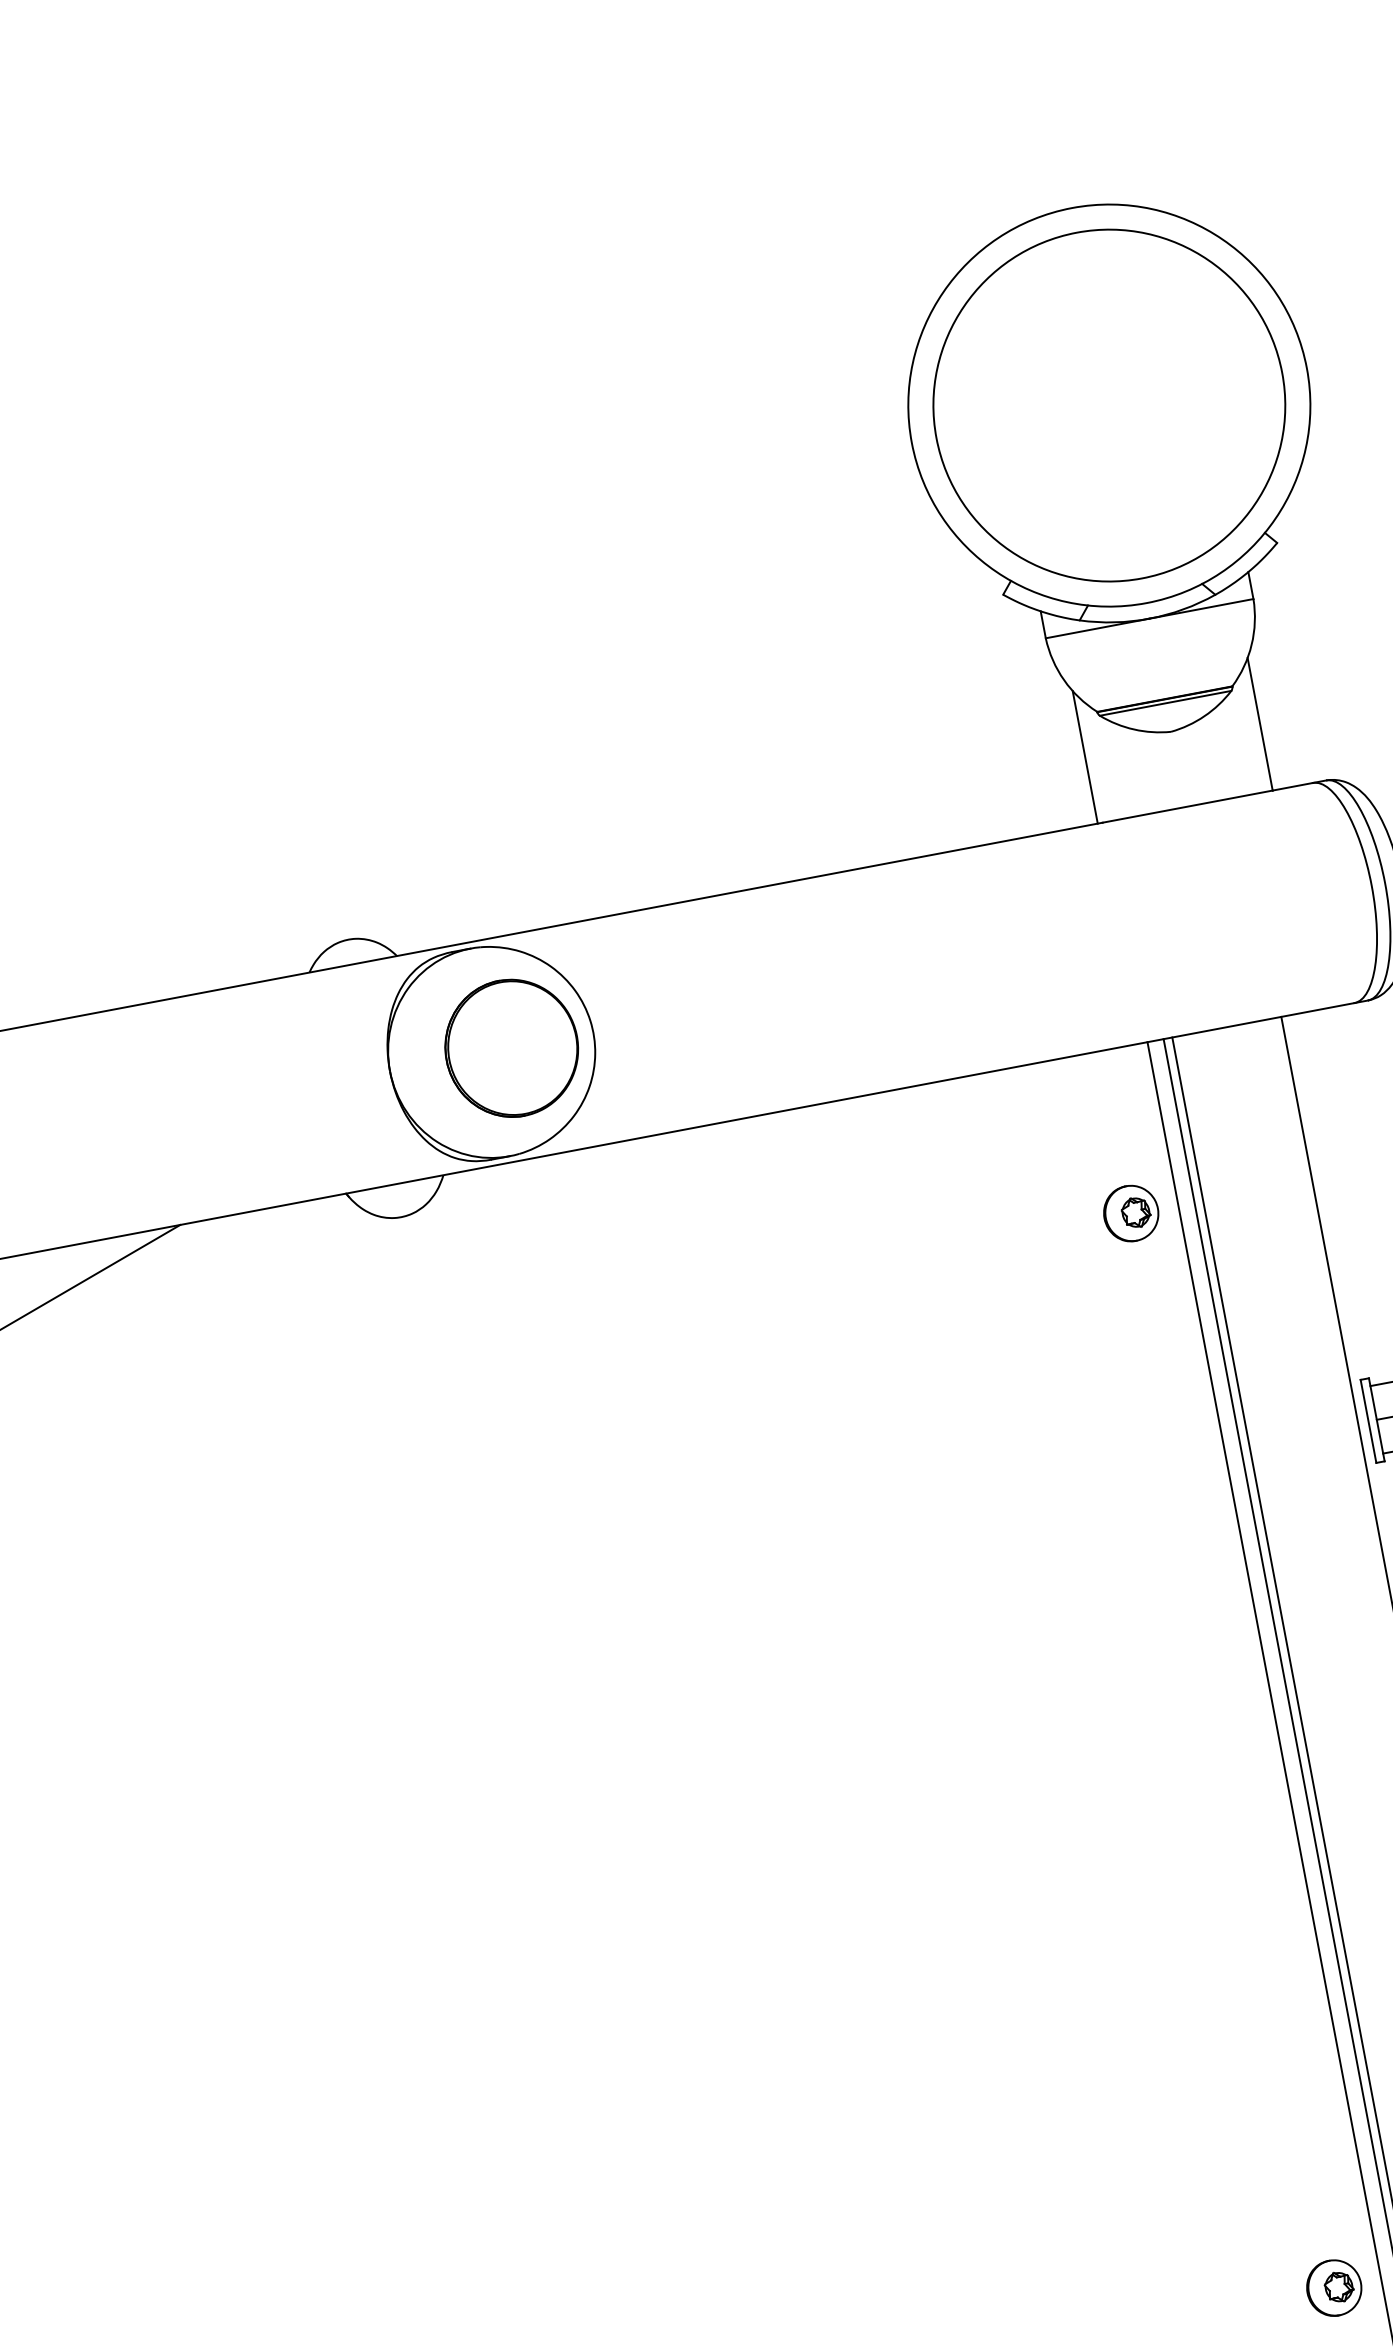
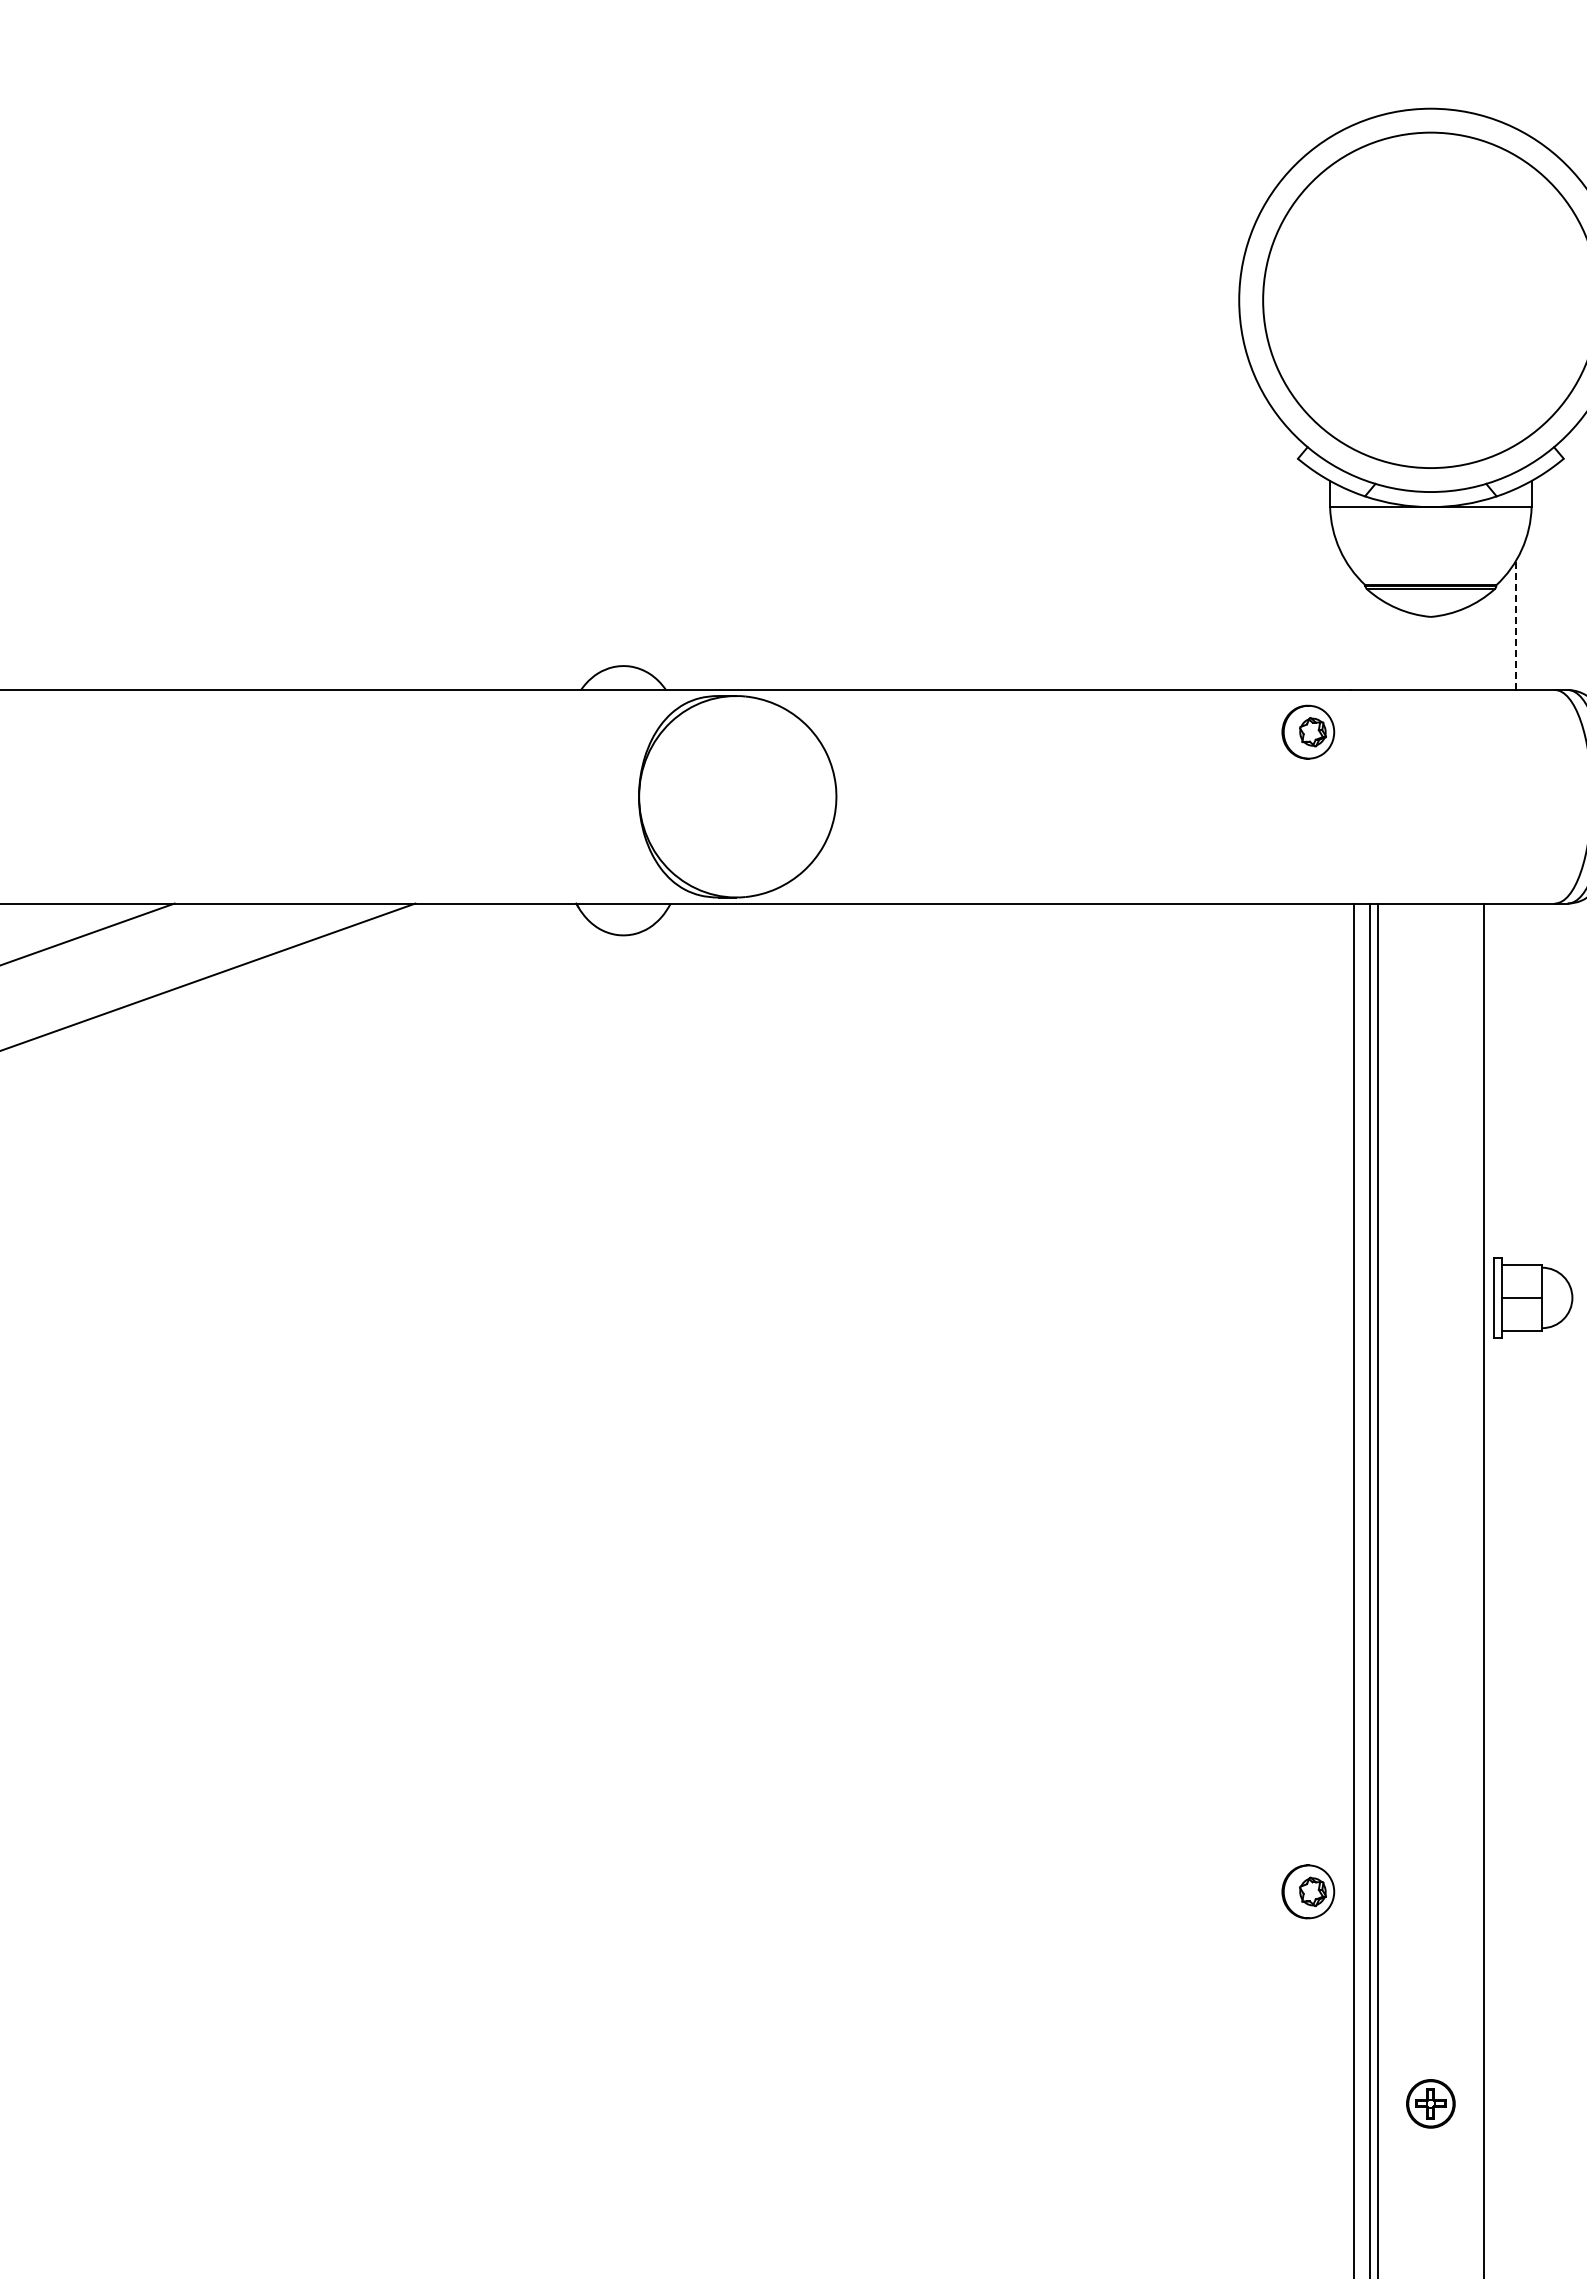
line: (1259, 724) -> (1515, 625), solid -> dashed
line: (1085, 757) -> (1346, 625), removed
part: (512, 1047) -> (757, 796), removed
part: (1131, 1212) -> (1308, 731), moved
part: (1334, 2287) -> (1308, 1891), moved

